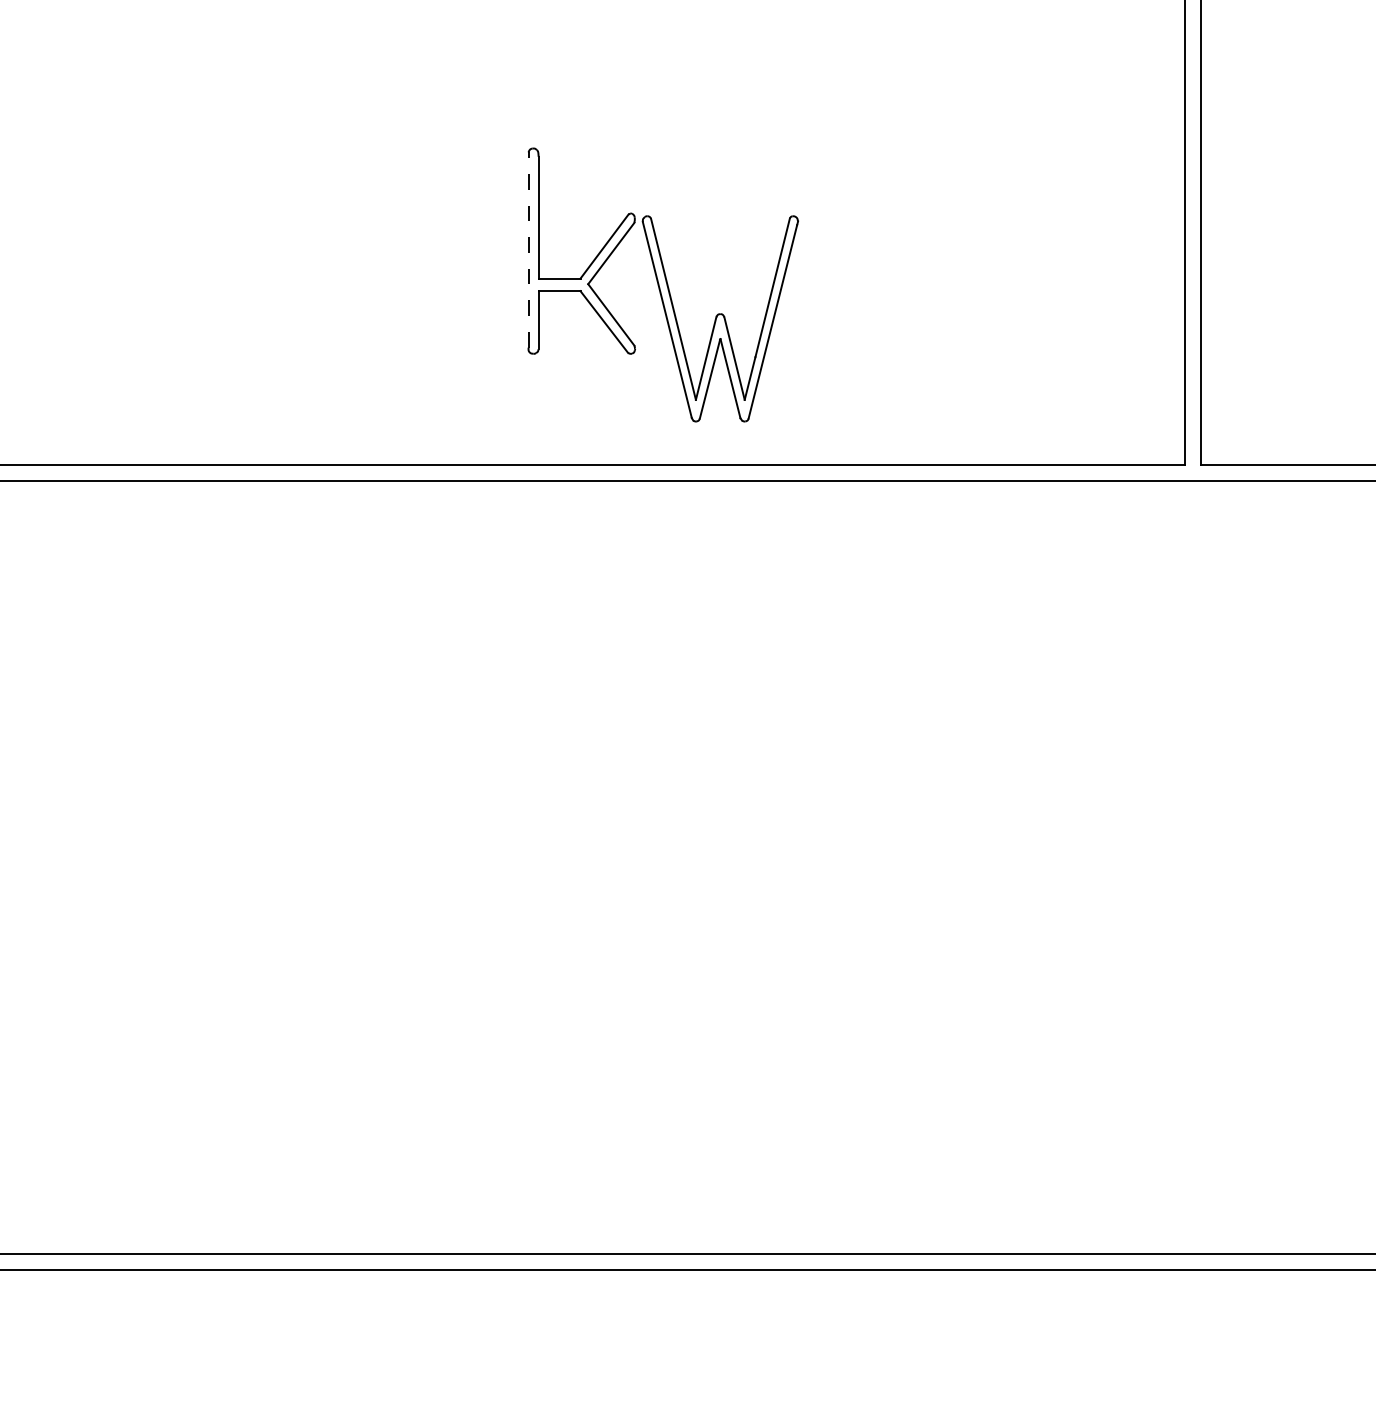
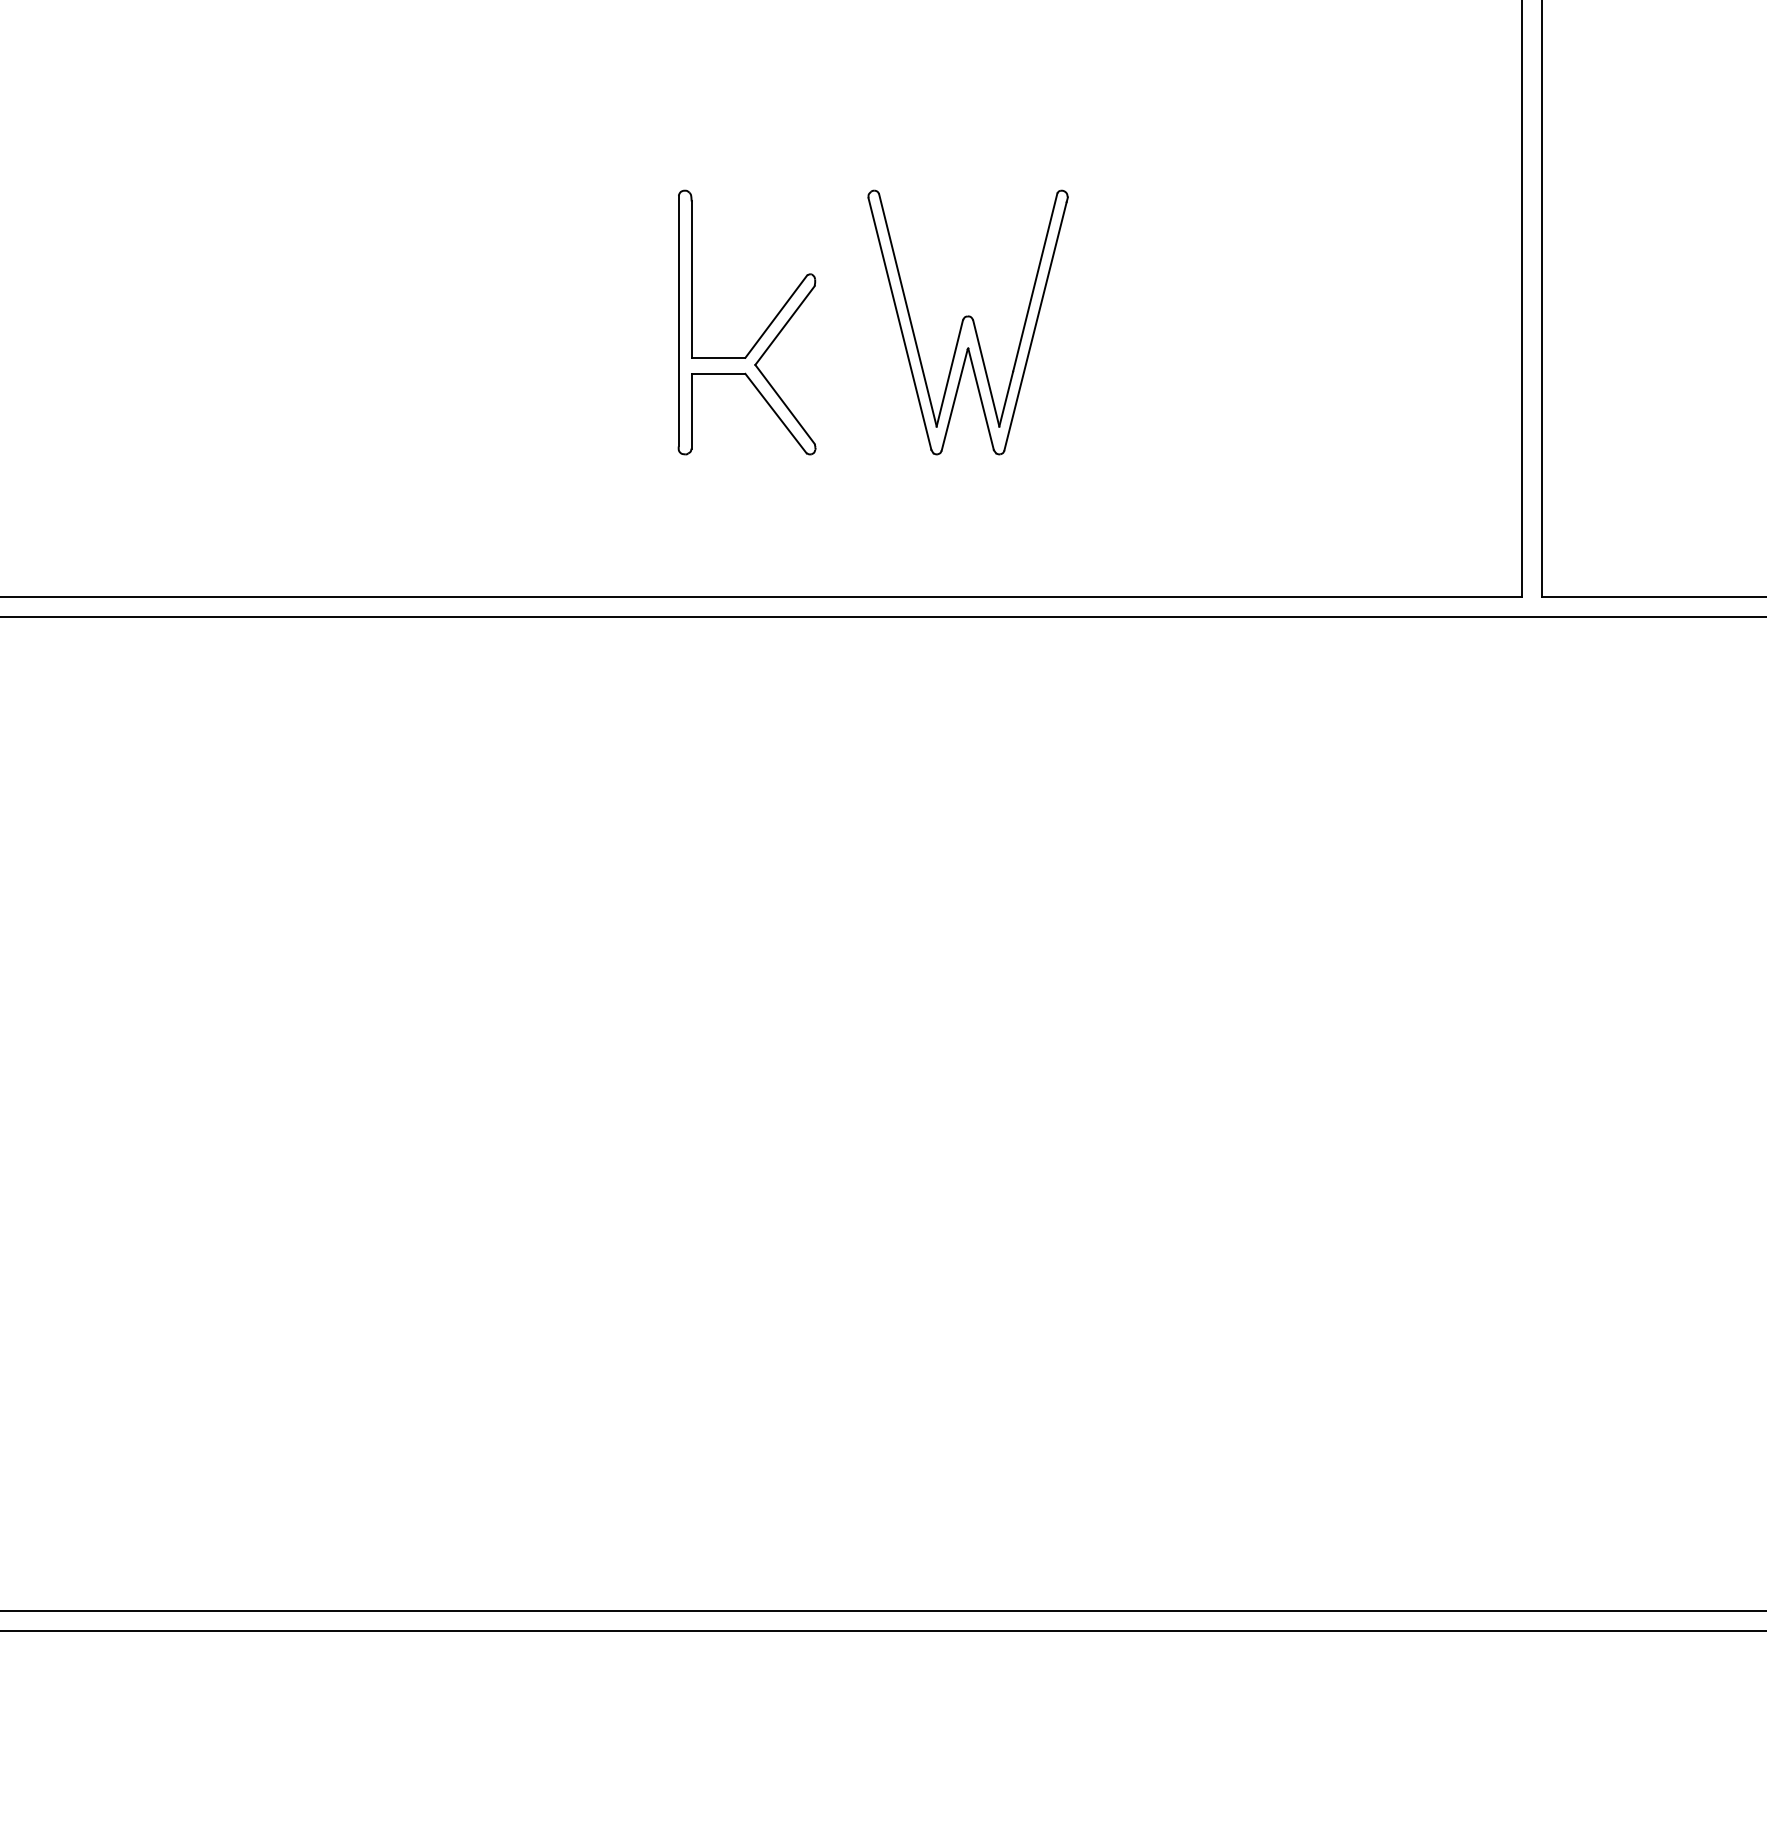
line: (528, 249) -> (678, 320), dashed -> solid
part: (719, 318) -> (967, 322), moved

